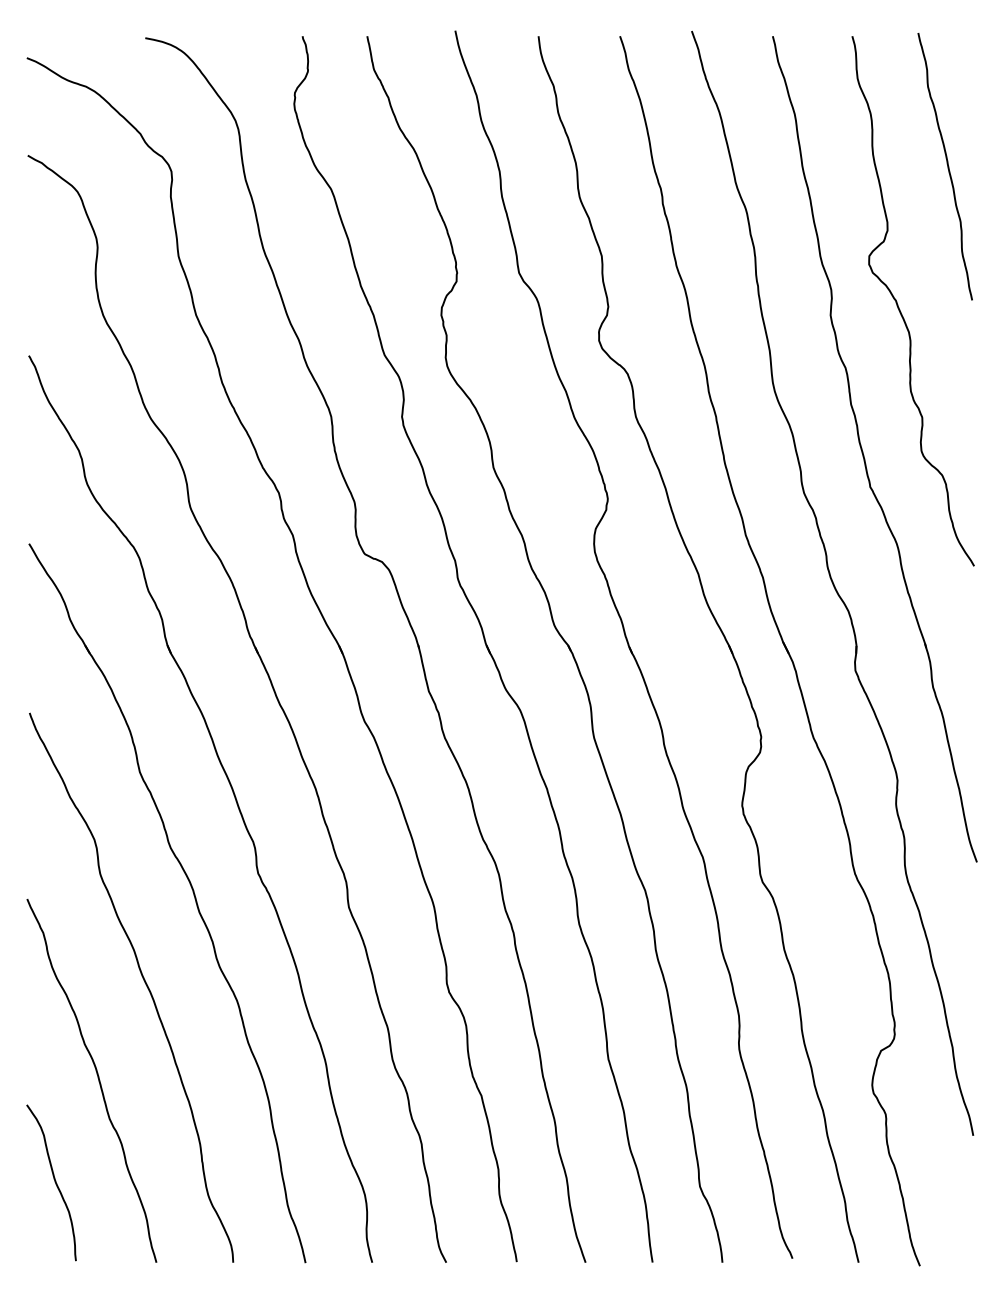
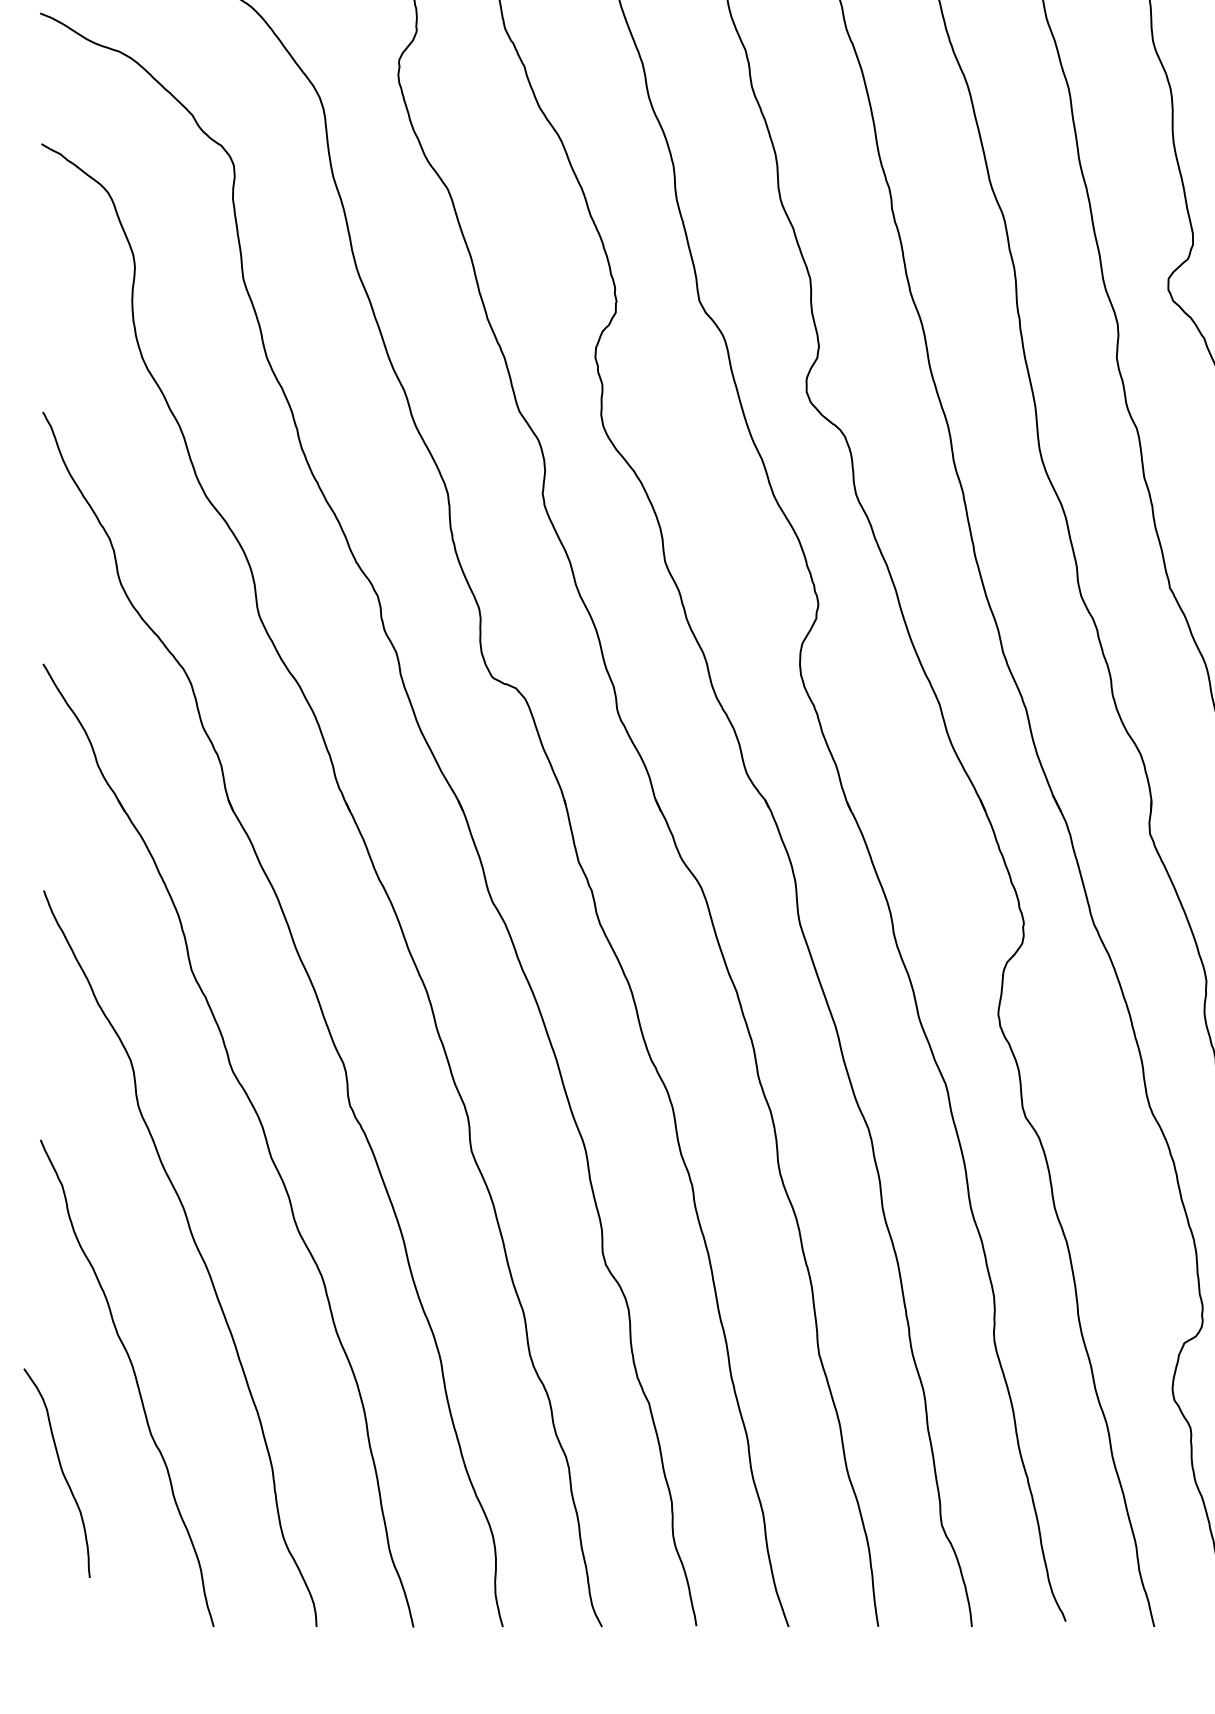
curve: (54, 1182) -> (61, 1472), moved

